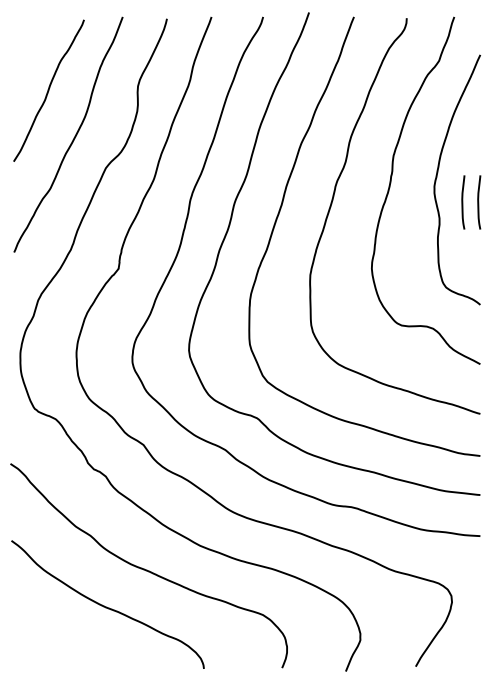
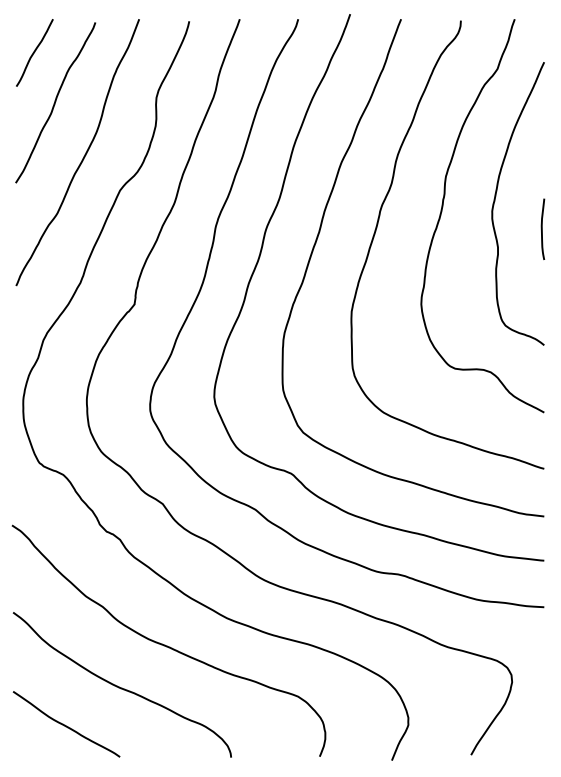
curve: (30, 46) -> (34, 52), added
curve: (462, 201) -> (524, 228), removed
curve: (57, 639) -> (65, 724), added

